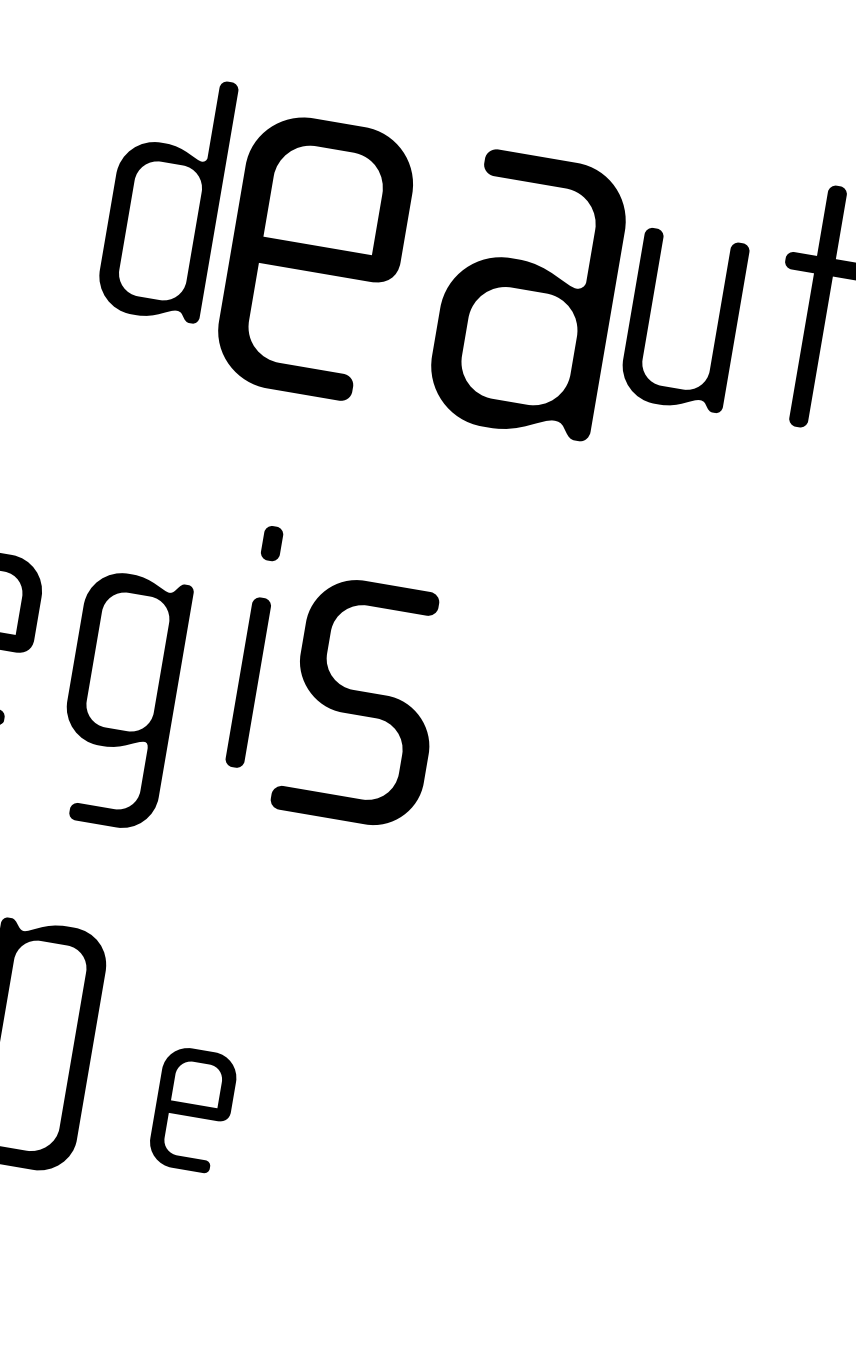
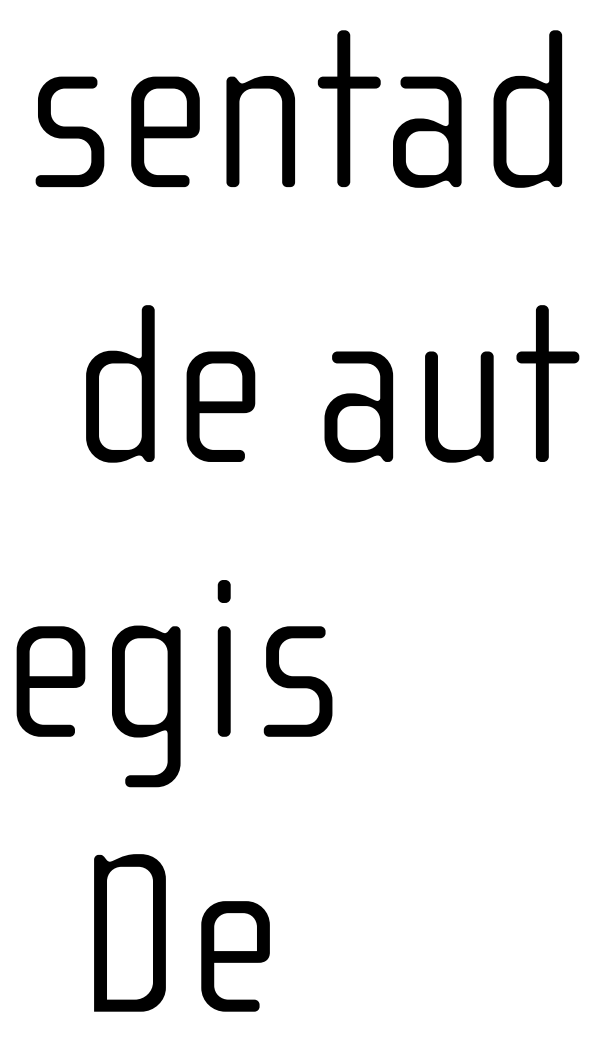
part: (315, 257) -> (220, 406), size x0.62
part: (528, 293) -> (358, 406), size x0.62
part: (361, 701) -> (297, 681), size x0.71
part: (193, 1110) -> (235, 956), size x1.43

